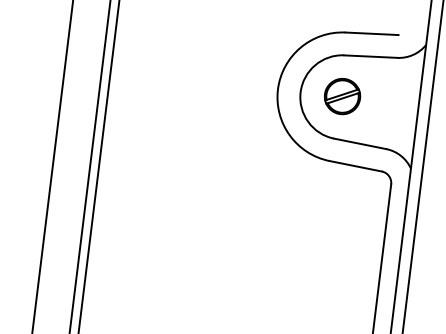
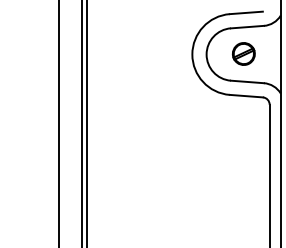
part: (342, 95) -> (243, 53), moved

